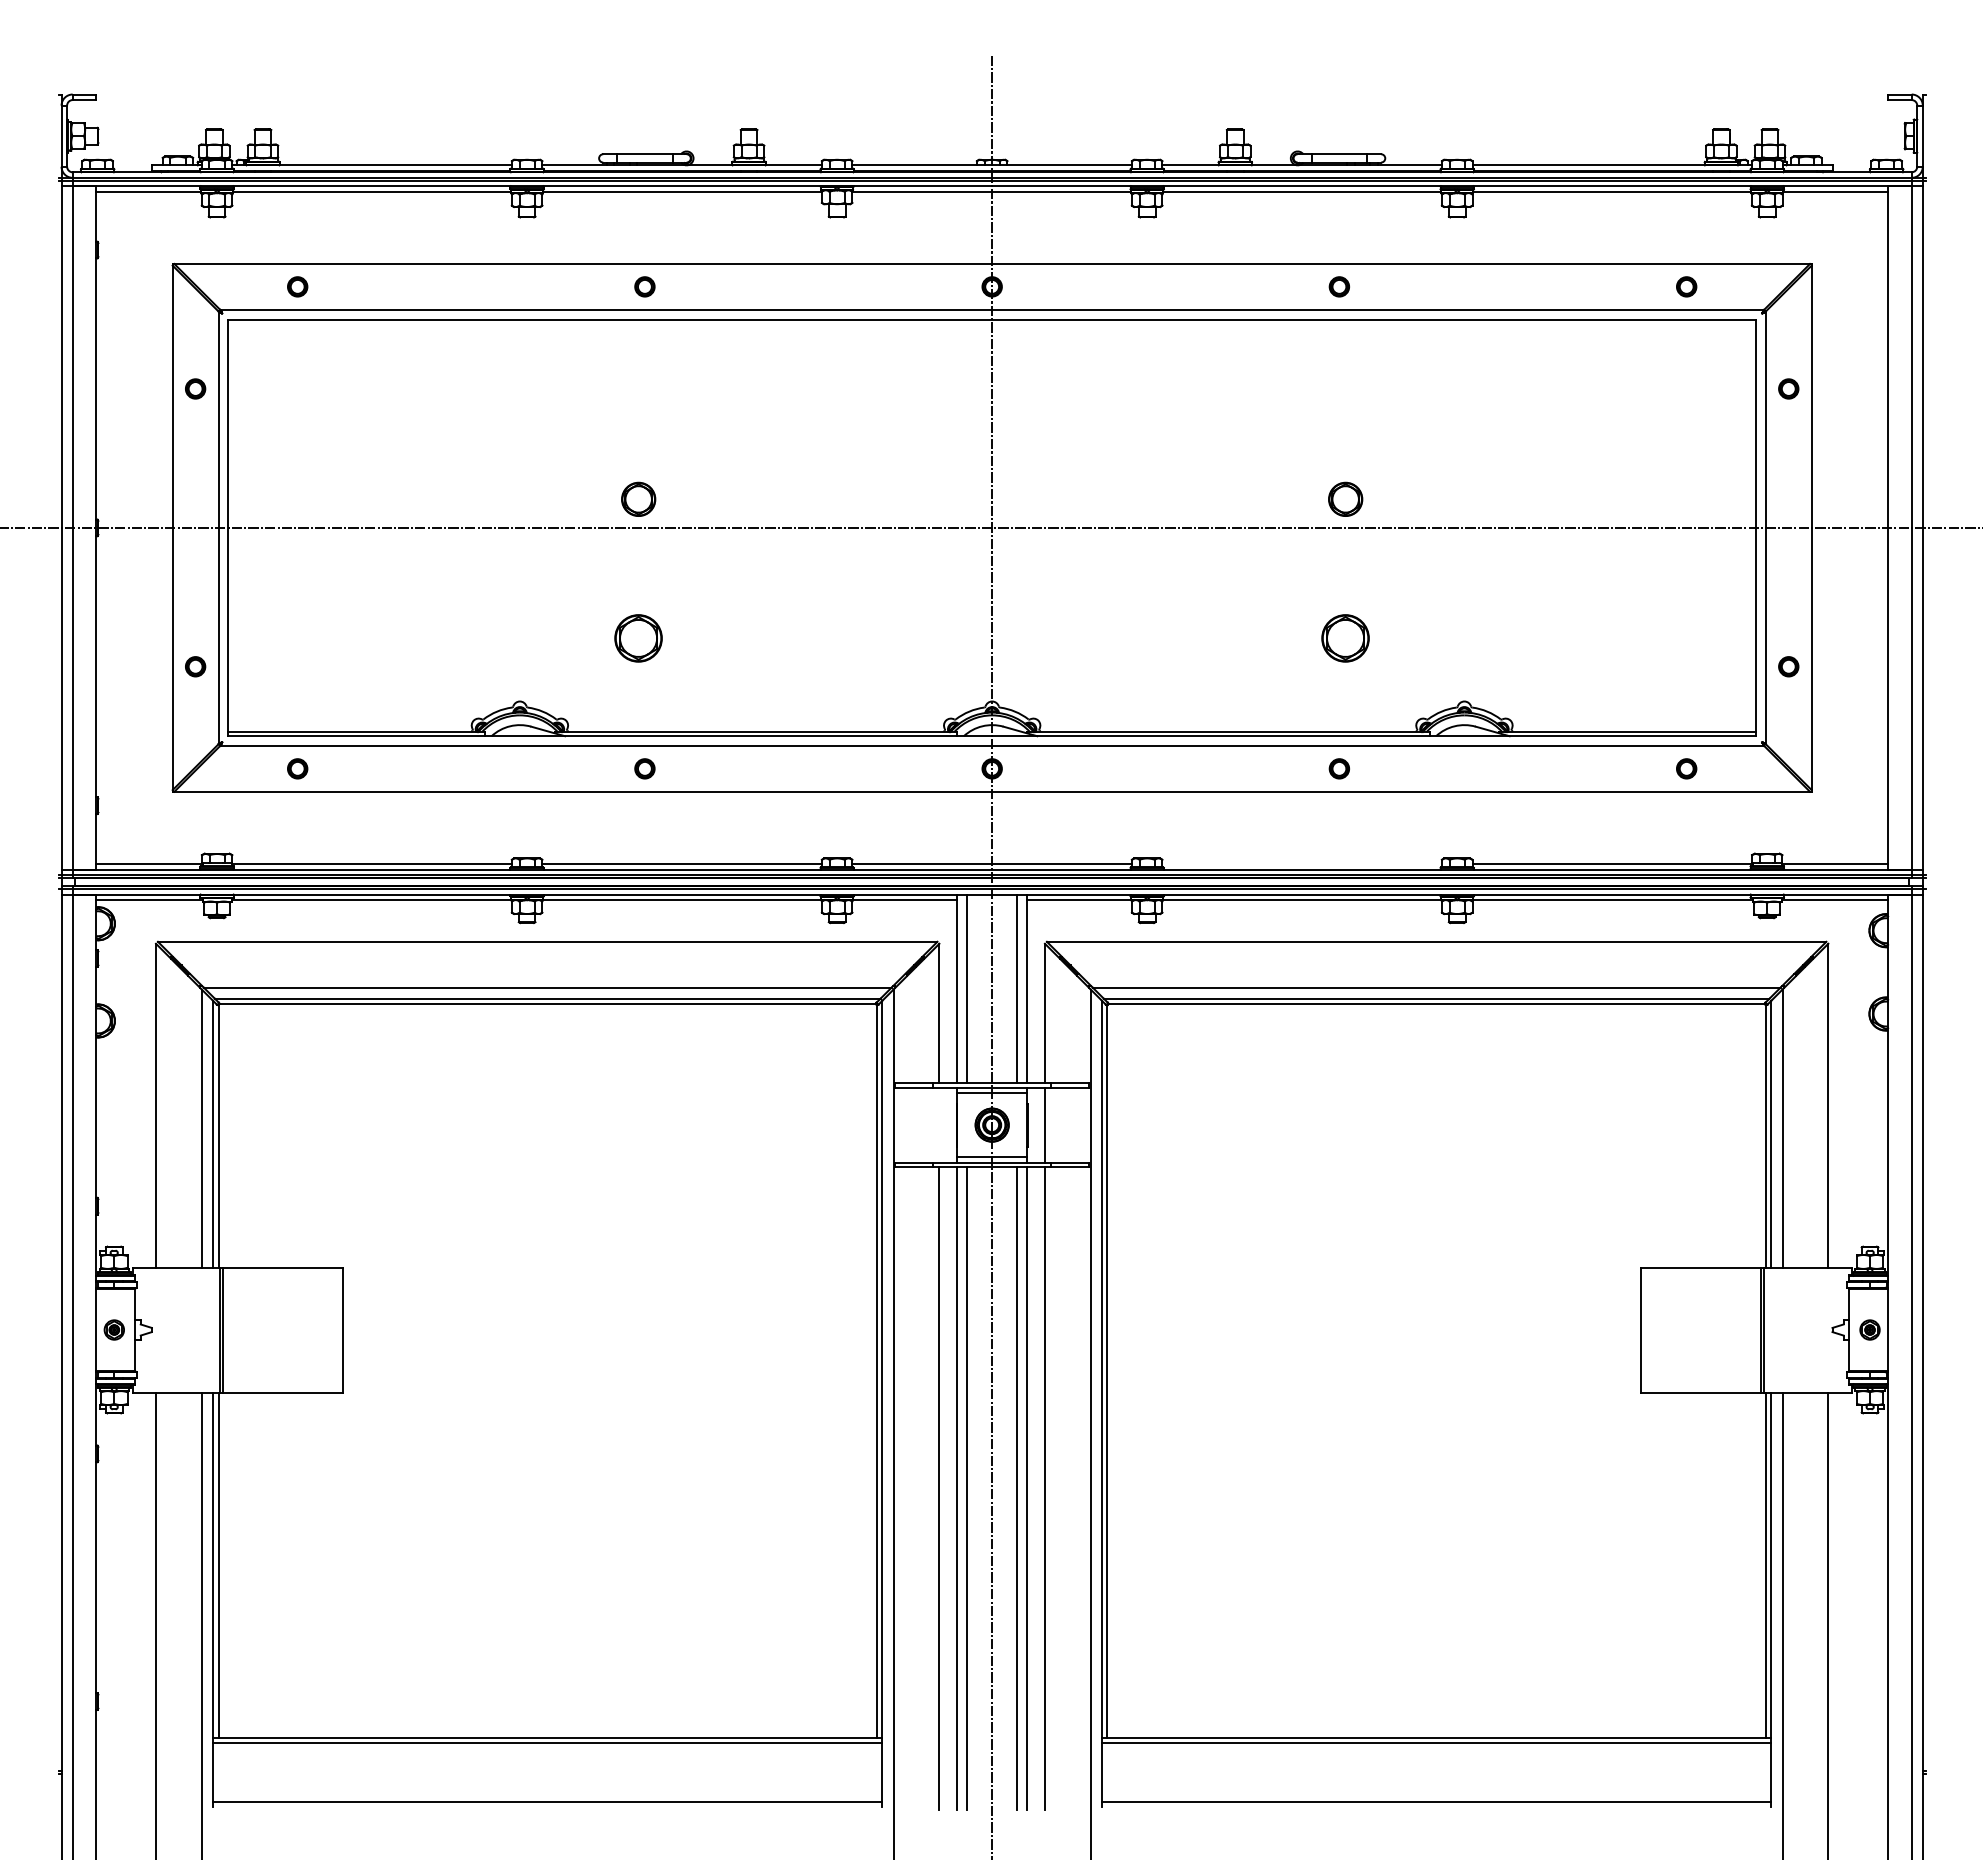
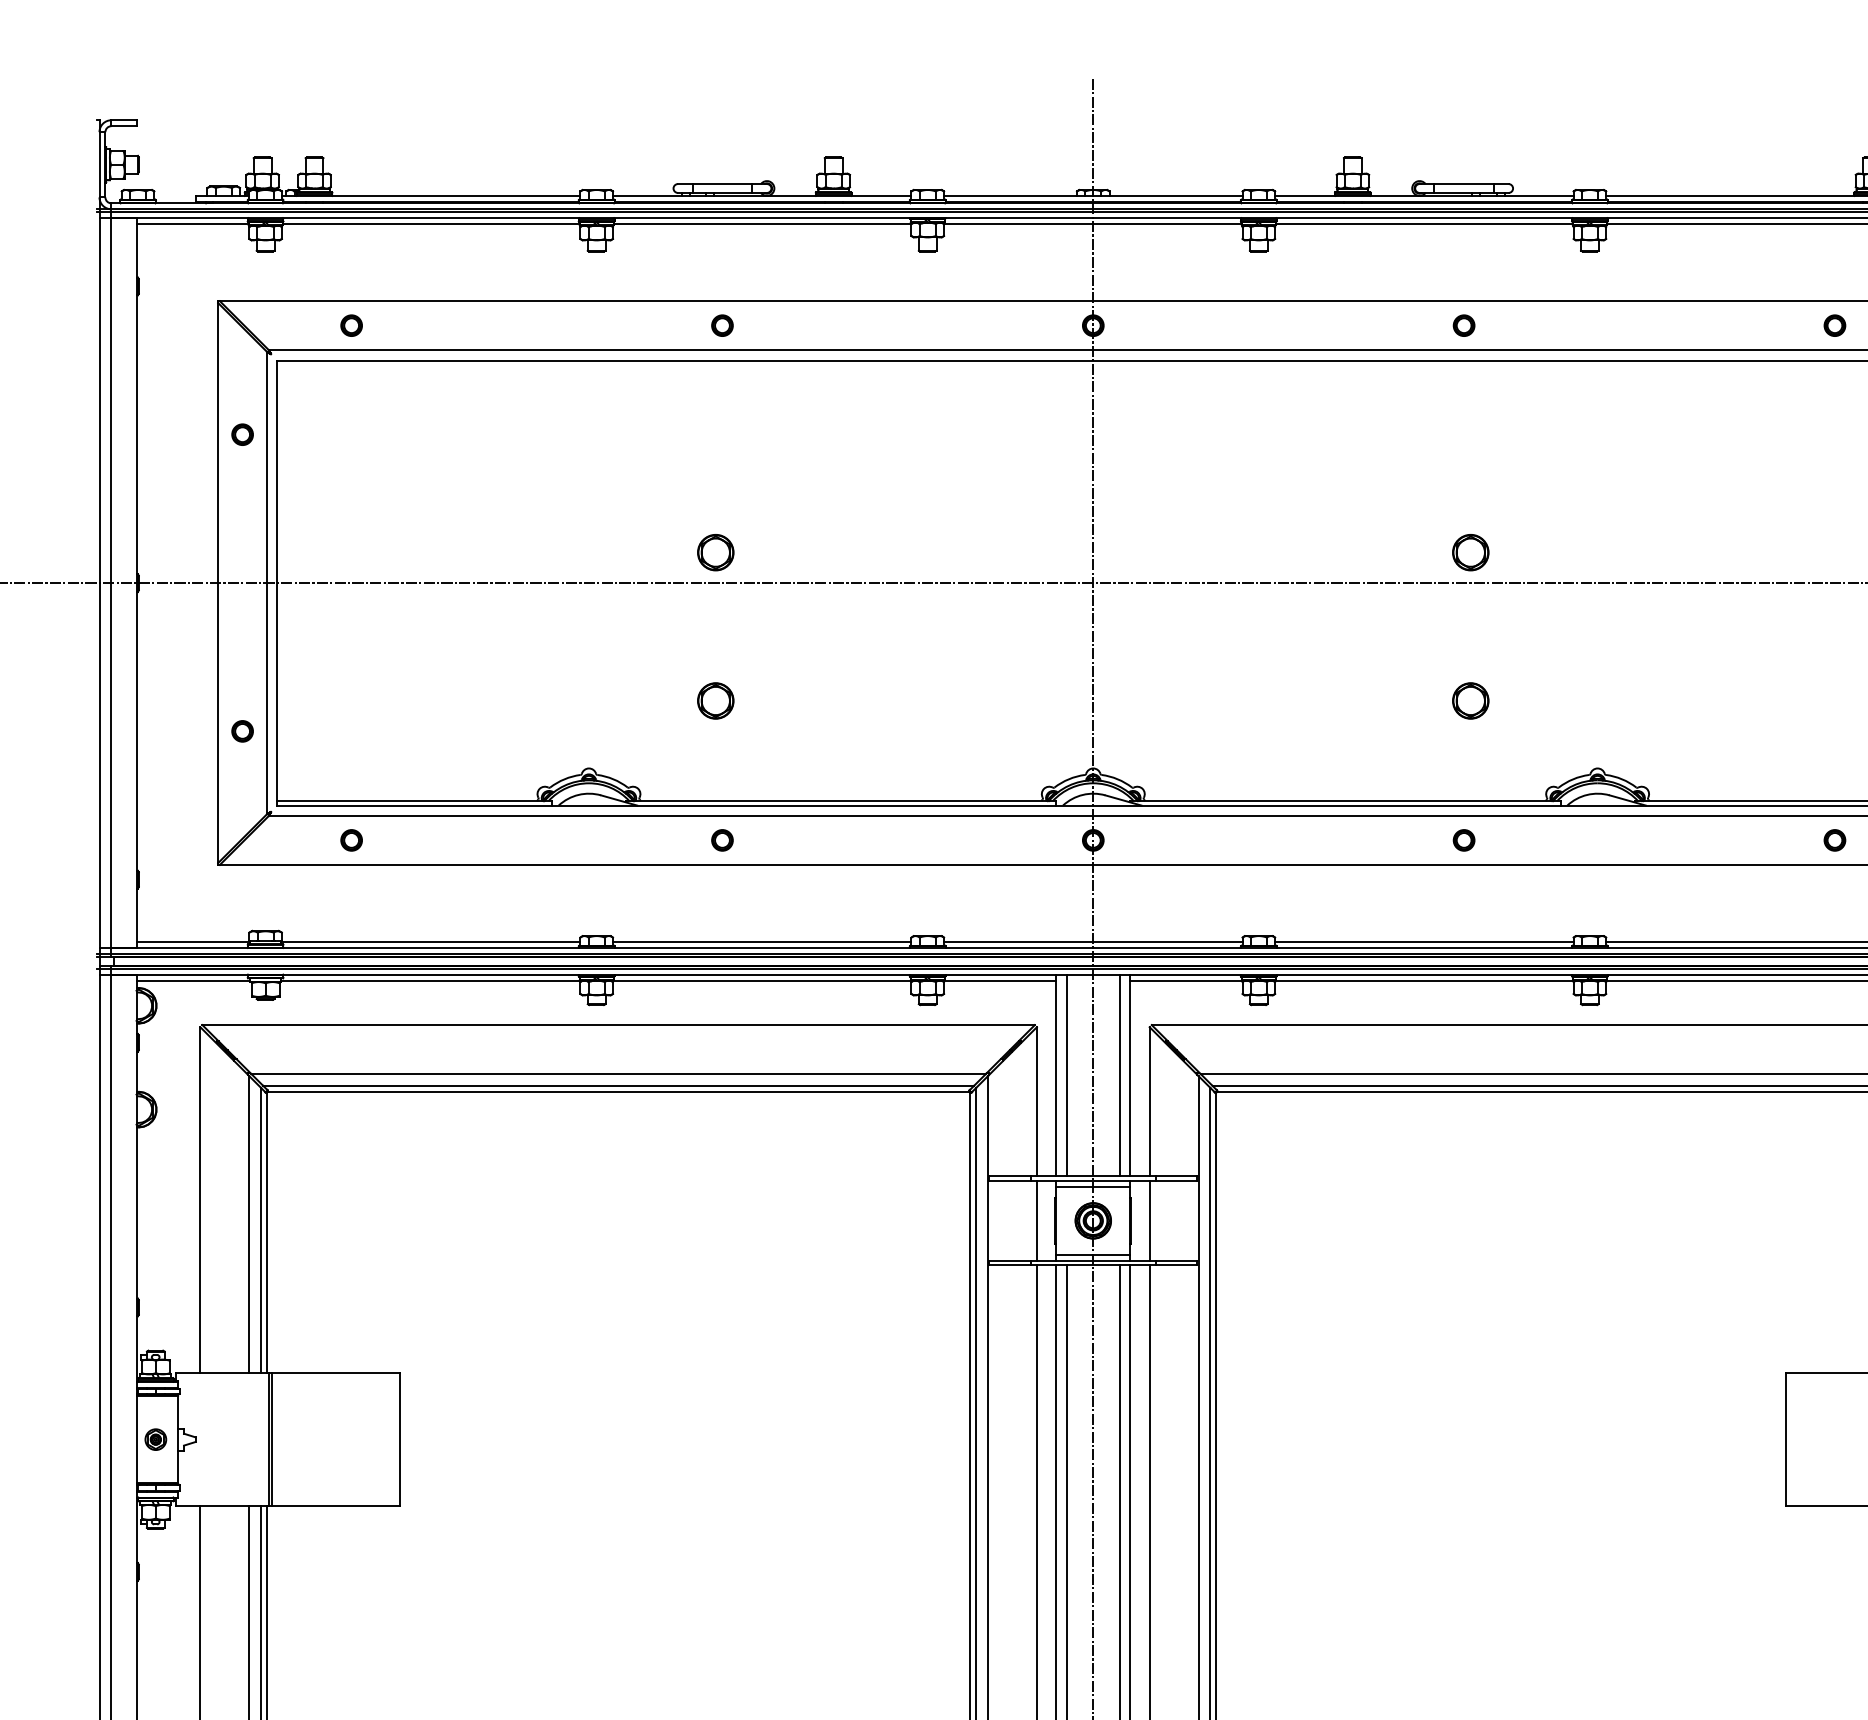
part: (638, 637) -> (715, 700), size x0.71
part: (1345, 637) -> (1470, 700), size x0.71
line: (1301, 864) -> (1423, 942), added
line: (939, 1124) -> (1037, 1220), added

